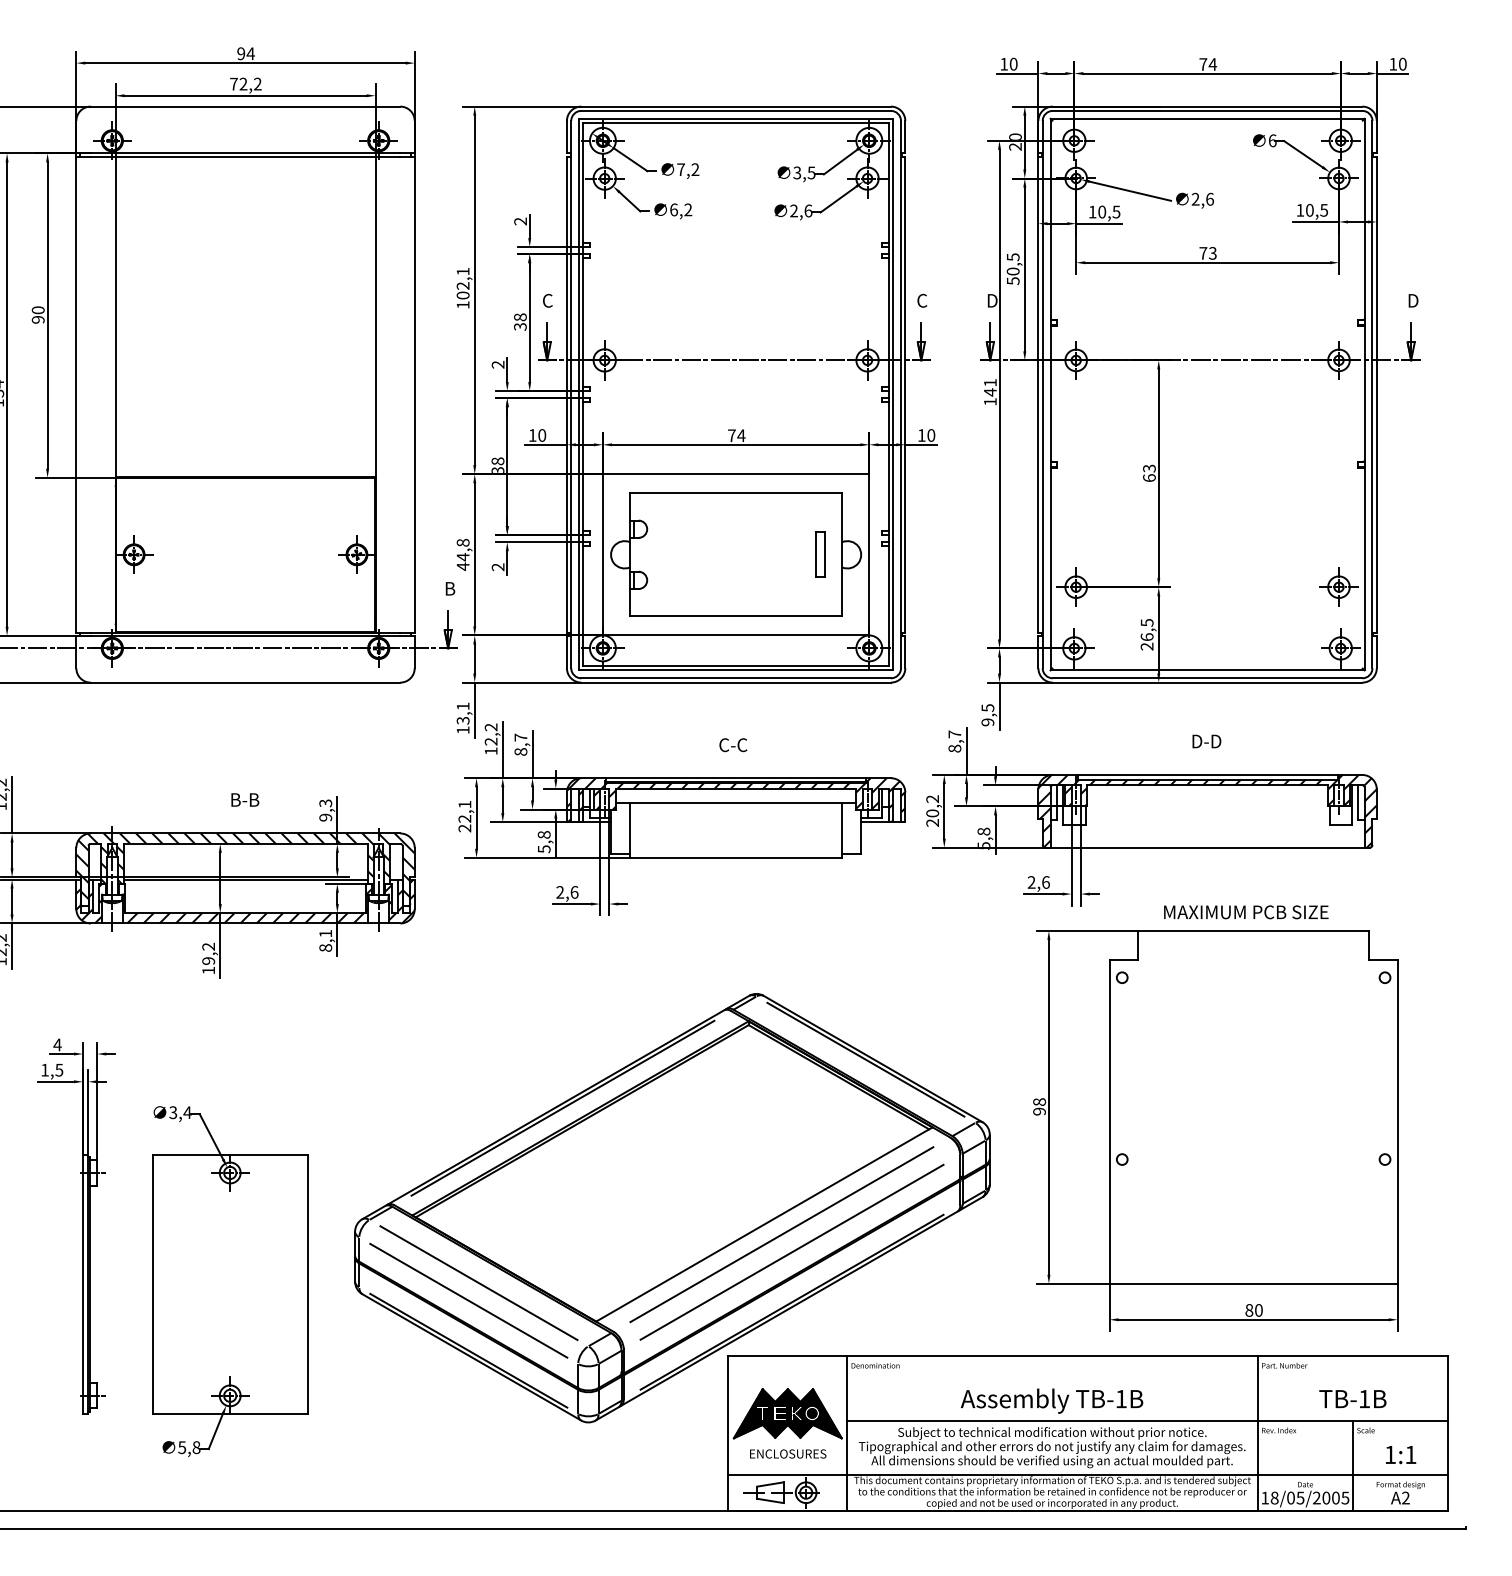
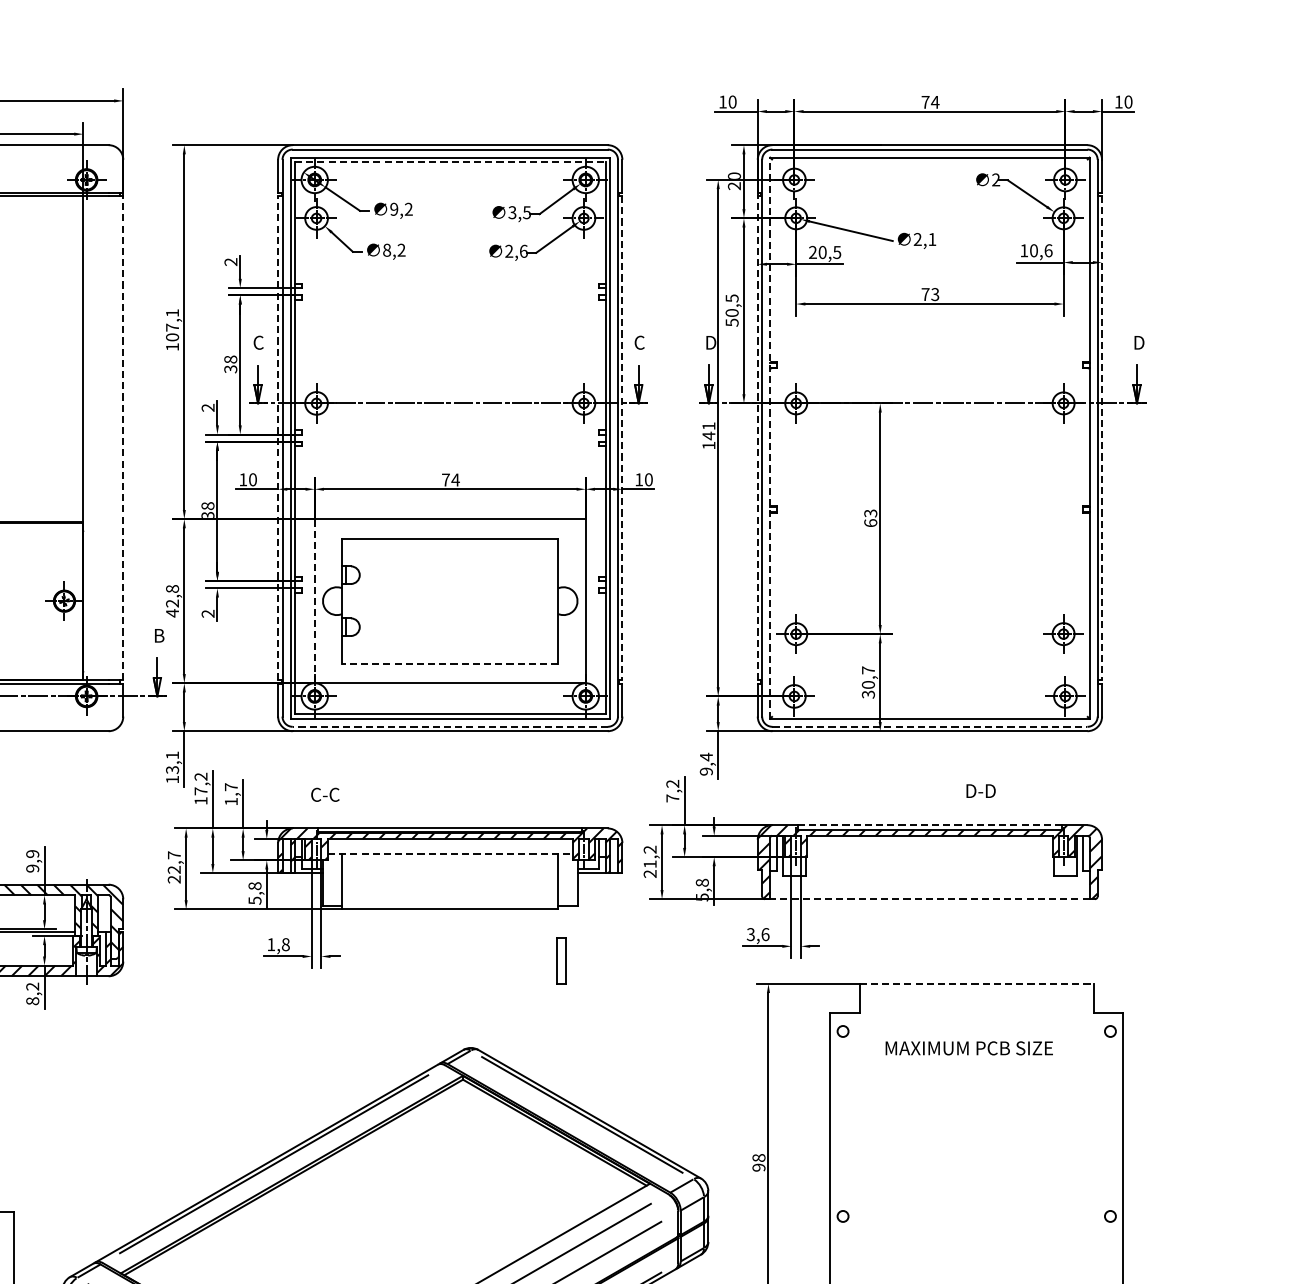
line: (736, 123) -> (450, 162), solid -> dashed
text: (1272, 140) -> (995, 179), 6 -> 2
text: (680, 169) -> (393, 209), 7,2 -> 9,2
text: (1209, 198) -> (931, 238), 2,6 -> 2,1
text: (673, 209) -> (386, 249), 6,2 -> 8,2
text: (1324, 210) -> (1048, 250), 10,5 -> 10,6
text: (1092, 211) -> (812, 251), 10,5 -> 20,5
text: (462, 285) -> (171, 327), 102,1 -> 107,1
line: (414, 394) -> (123, 438), solid -> dashed
line: (566, 394) -> (277, 438), solid -> dashed
line: (905, 394) -> (622, 438), solid -> dashed
line: (1038, 394) -> (757, 438), solid -> dashed
line: (1050, 394) -> (770, 438), solid -> dashed
line: (1376, 394) -> (1101, 438), solid -> dashed
line: (602, 554) -> (314, 600), solid -> dashed
part: (820, 554) -> (561, 961), moved
text: (462, 557) -> (171, 603), 44,8 -> 42,8
line: (735, 616) -> (449, 663), solid -> dashed
text: (1146, 634) -> (867, 682), 26,5 -> 30,7
line: (736, 678) -> (450, 727), solid -> dashed
line: (1207, 678) -> (929, 727), solid -> dashed
text: (987, 707) -> (706, 756), 9,5 -> 9,4
text: (490, 741) -> (200, 791), 12,2 -> 17,2
text: (954, 741) -> (672, 791), 8,7 -> 7,2
text: (1206, 741) -> (980, 791), moved
text: (733, 745) -> (325, 795), moved
text: (520, 751) -> (230, 801), 8,7 -> 1,7
line: (1207, 774) -> (929, 824), solid -> dashed
text: (325, 803) -> (32, 854), 9,3 -> 9,9
line: (736, 803) -> (450, 854), solid -> dashed
text: (464, 804) -> (173, 855), 22,1 -> 22,7
text: (932, 813) -> (650, 864), 20,2 -> 21,2
line: (1207, 847) -> (929, 898), solid -> dashed
text: (1031, 882) -> (750, 934), 2,6 -> 3,6
text: (567, 892) -> (278, 944), 2,6 -> 1,8
text: (1246, 912) -> (969, 1048), moved
line: (1254, 930) -> (977, 983), solid -> dashed
text: (325, 933) -> (32, 986), 8,1 -> 8,2

